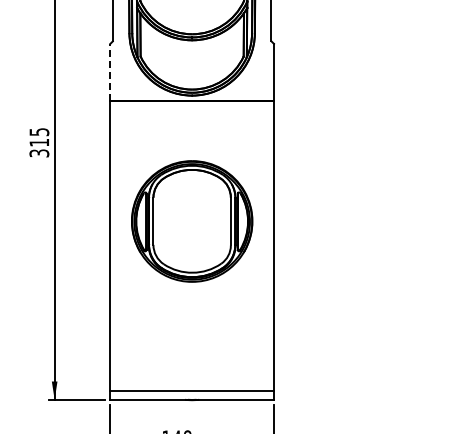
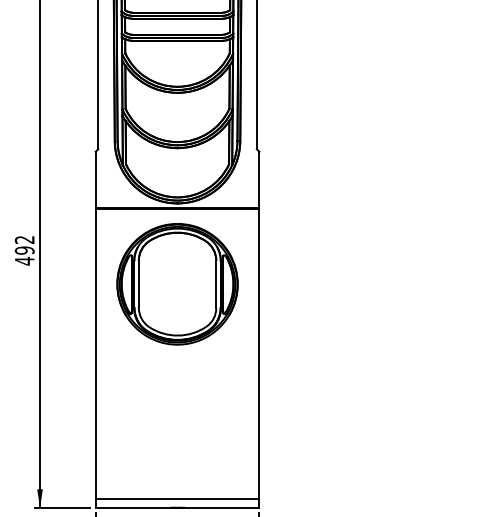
line: (110, 71) -> (95, 179), dashed -> solid
text: (39, 142) -> (24, 250), 315 -> 492
part: (192, 221) -> (177, 284), moved

